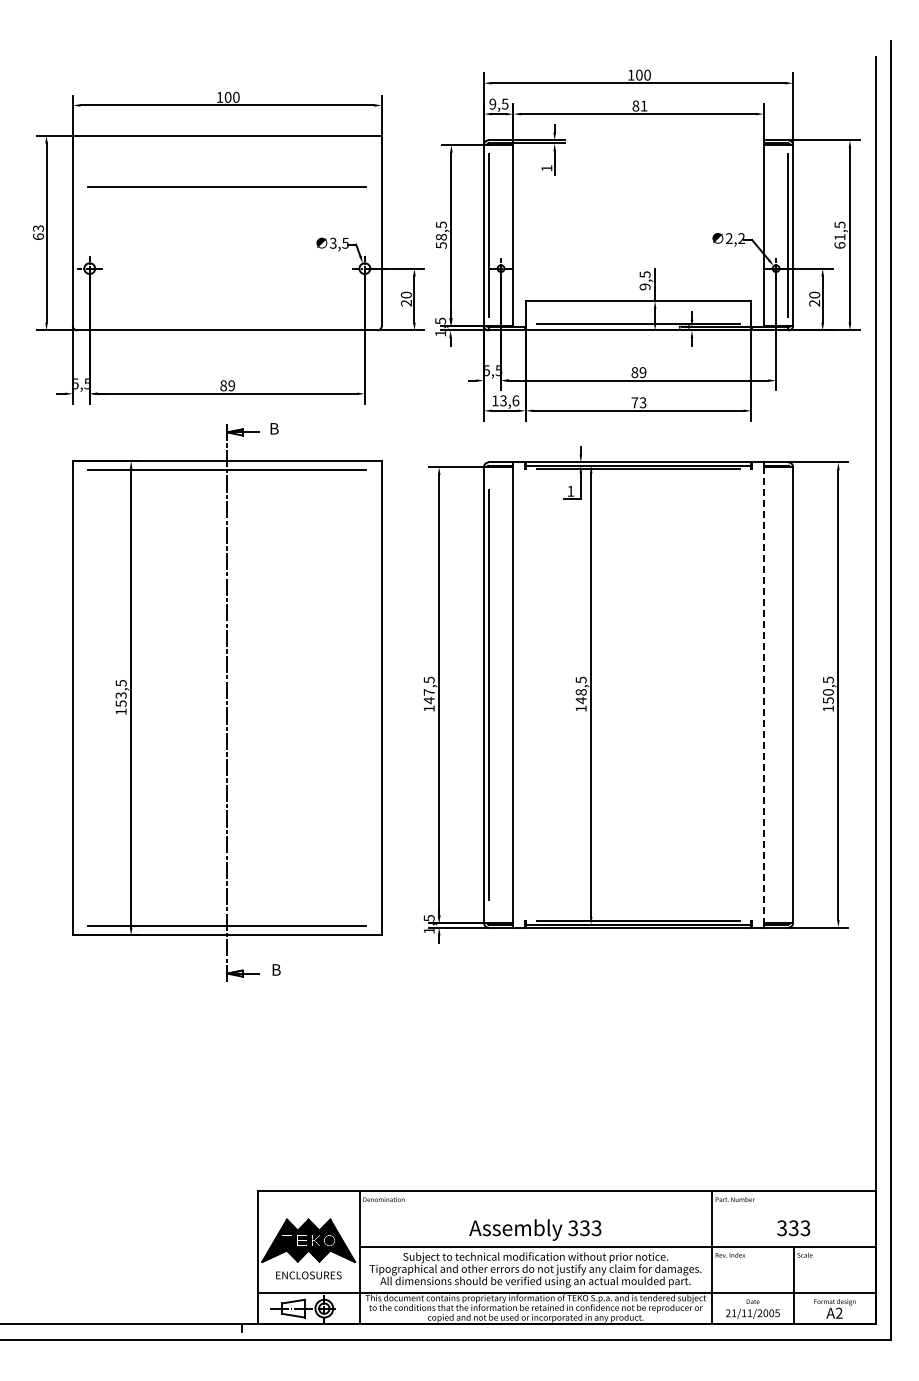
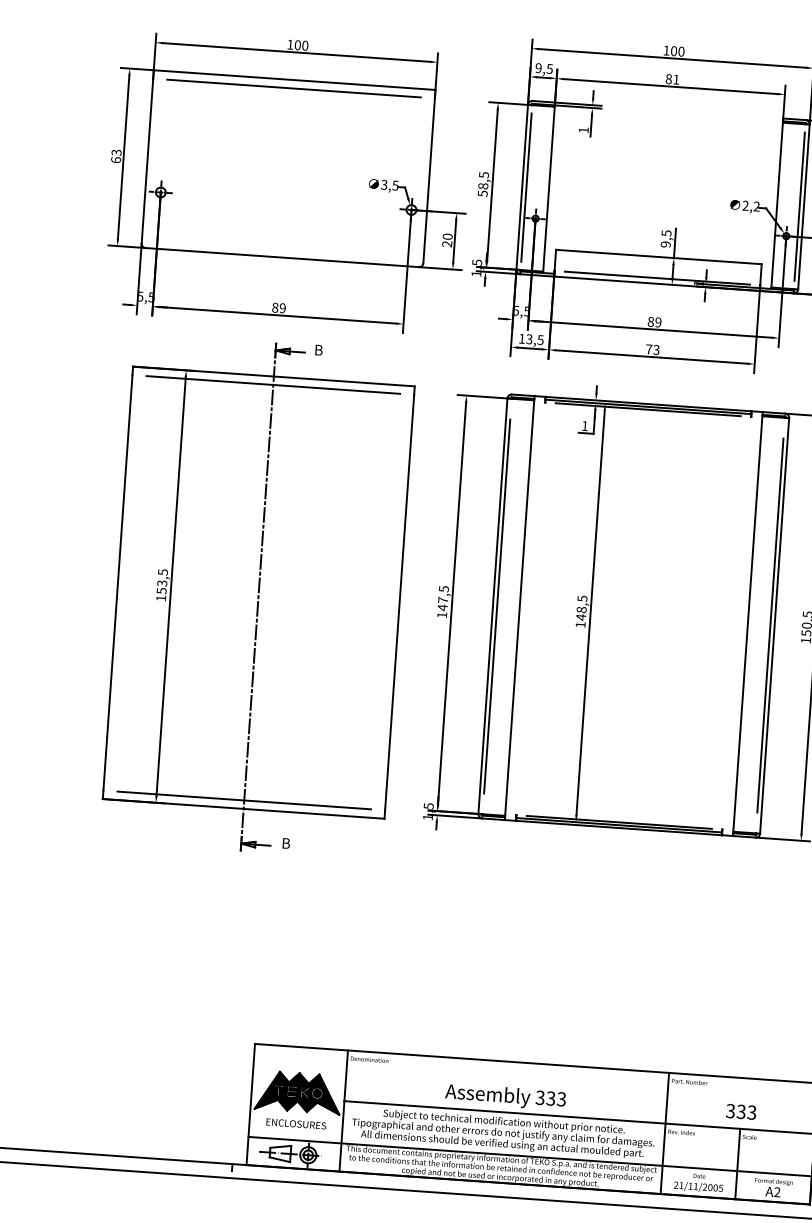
line: (226, 186) -> (293, 88), moved
text: (515, 400) -> (540, 339), 13,6 -> 13,5
line: (788, 694) -> (770, 625), added
line: (763, 695) -> (747, 624), dashed -> solid

